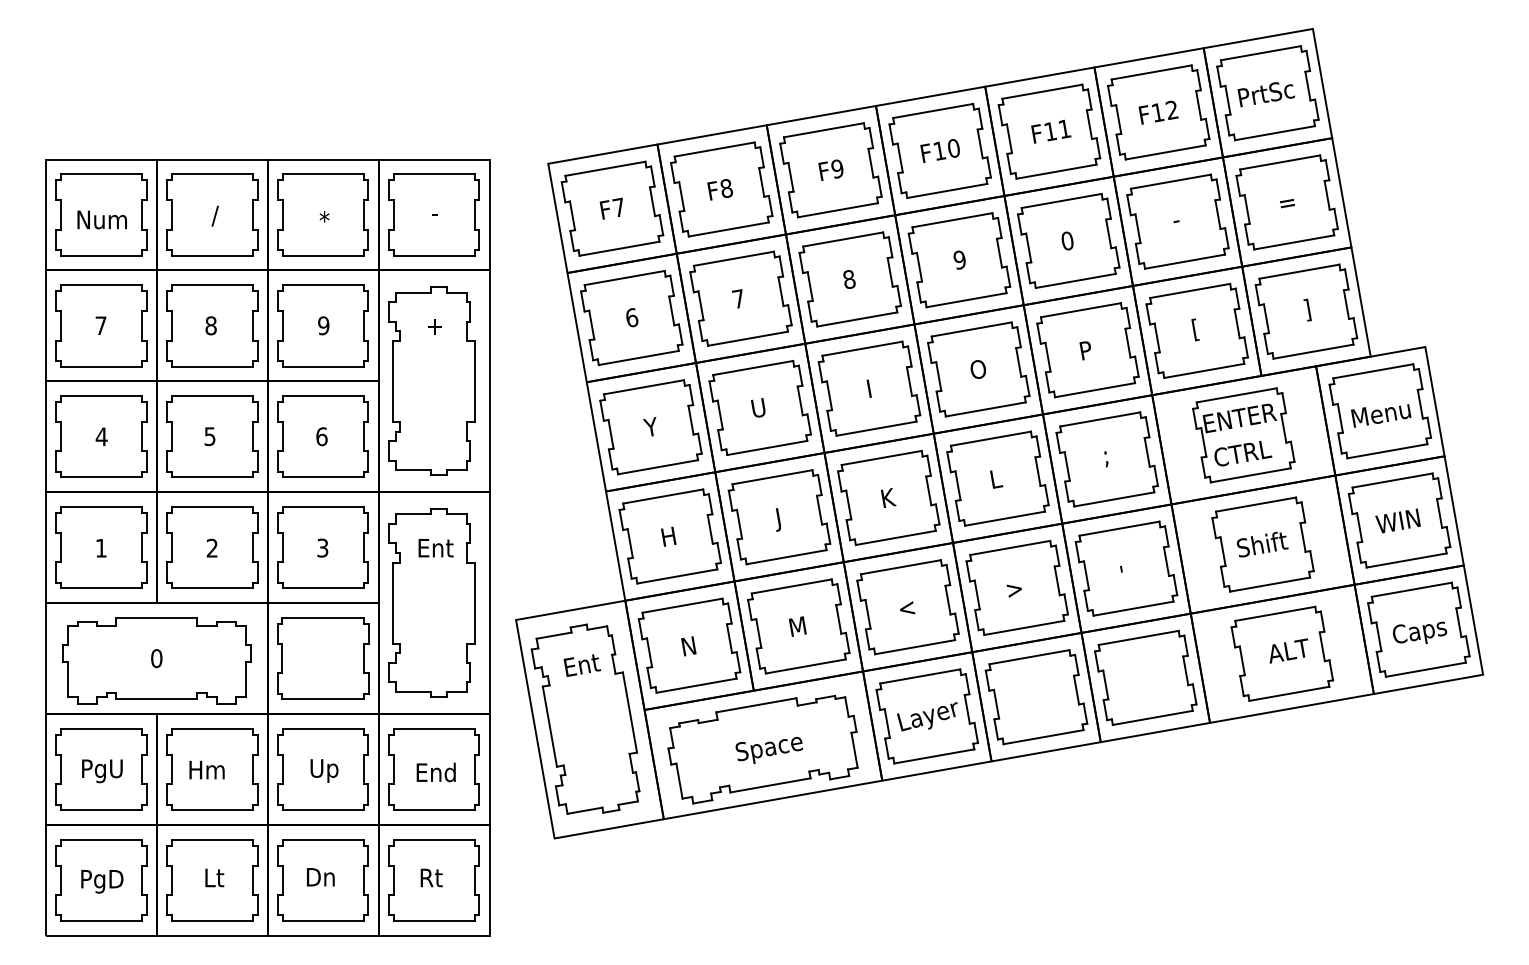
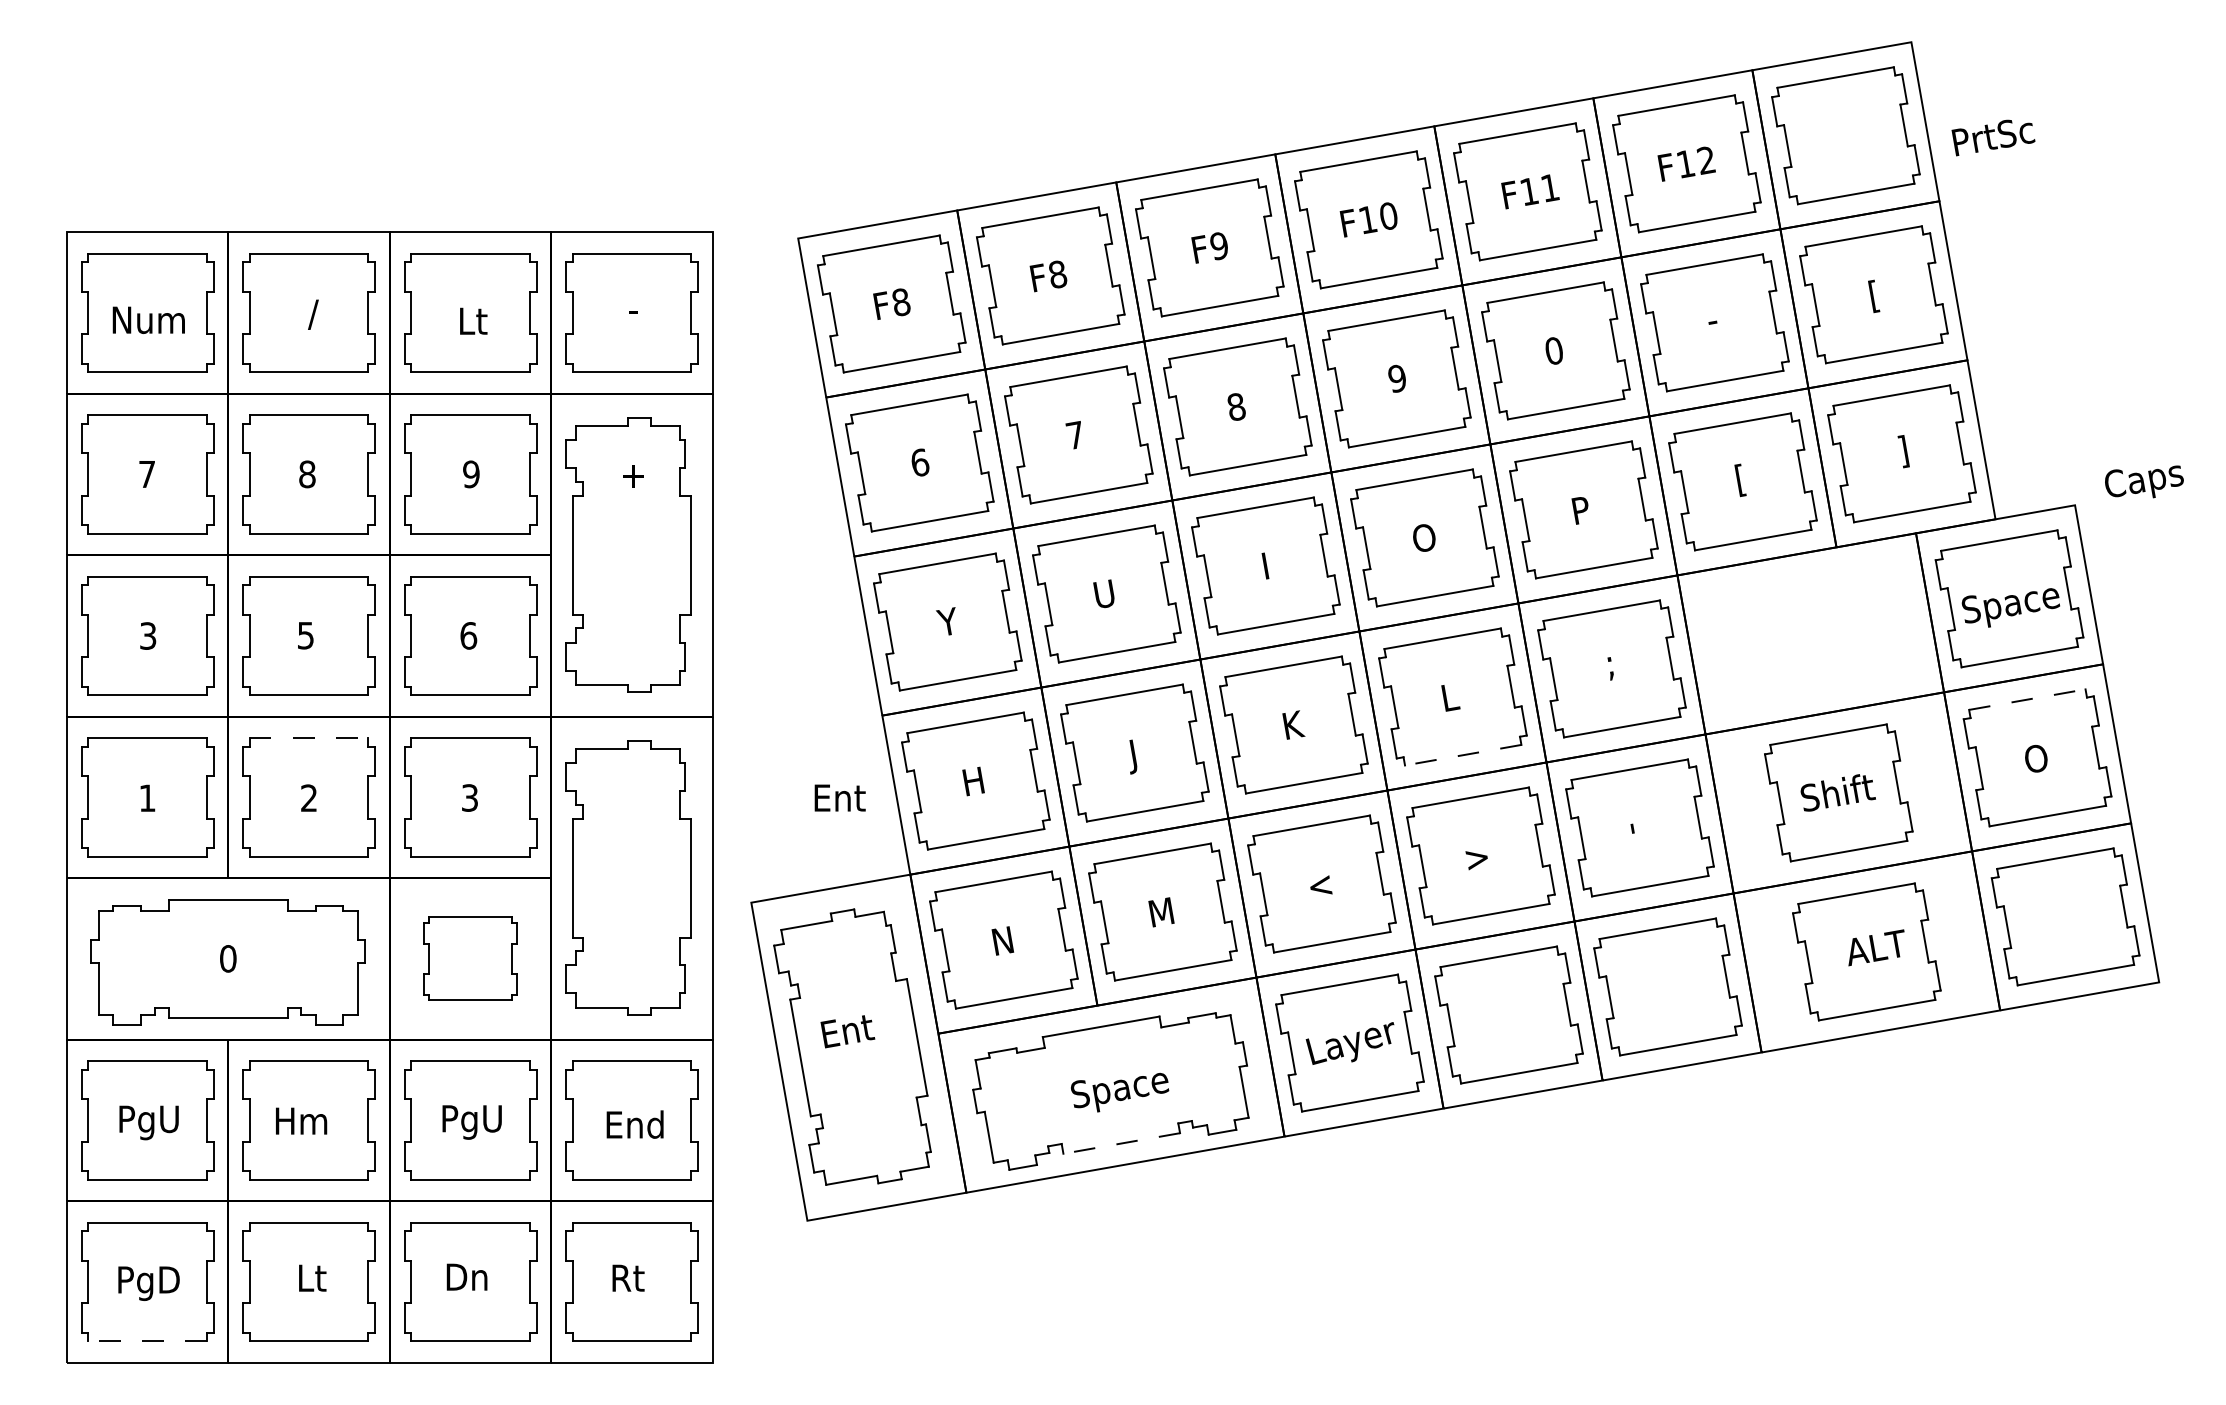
text: (1265, 94) -> (1992, 137), moved
text: (1287, 203) -> (1874, 296), = -> [
text: (618, 207) -> (900, 302), F7 -> F8
text: (325, 220) -> (473, 321), * -> Lt
text: (1380, 417) -> (2009, 607), Menu -> Space
part: (1243, 435) -> (1810, 634), removed
text: (101, 436) -> (147, 635), 4 -> 3
line: (1392, 480) -> (2027, 699), solid -> dashed
line: (212, 507) -> (309, 738), solid -> dashed
line: (1005, 518) -> (1463, 754), solid -> dashed
text: (1397, 520) -> (2034, 757), WIN -> O
text: (435, 548) -> (839, 798), moved
text: (1419, 632) -> (2143, 481), moved
part: (323, 658) -> (470, 958), size x0.7
text: (582, 665) -> (848, 1031), moved
text: (324, 770) -> (472, 1121), Up -> PgU
line: (770, 785) -> (1121, 1143), solid -> dashed
line: (101, 921) -> (147, 1341), solid -> dashed

